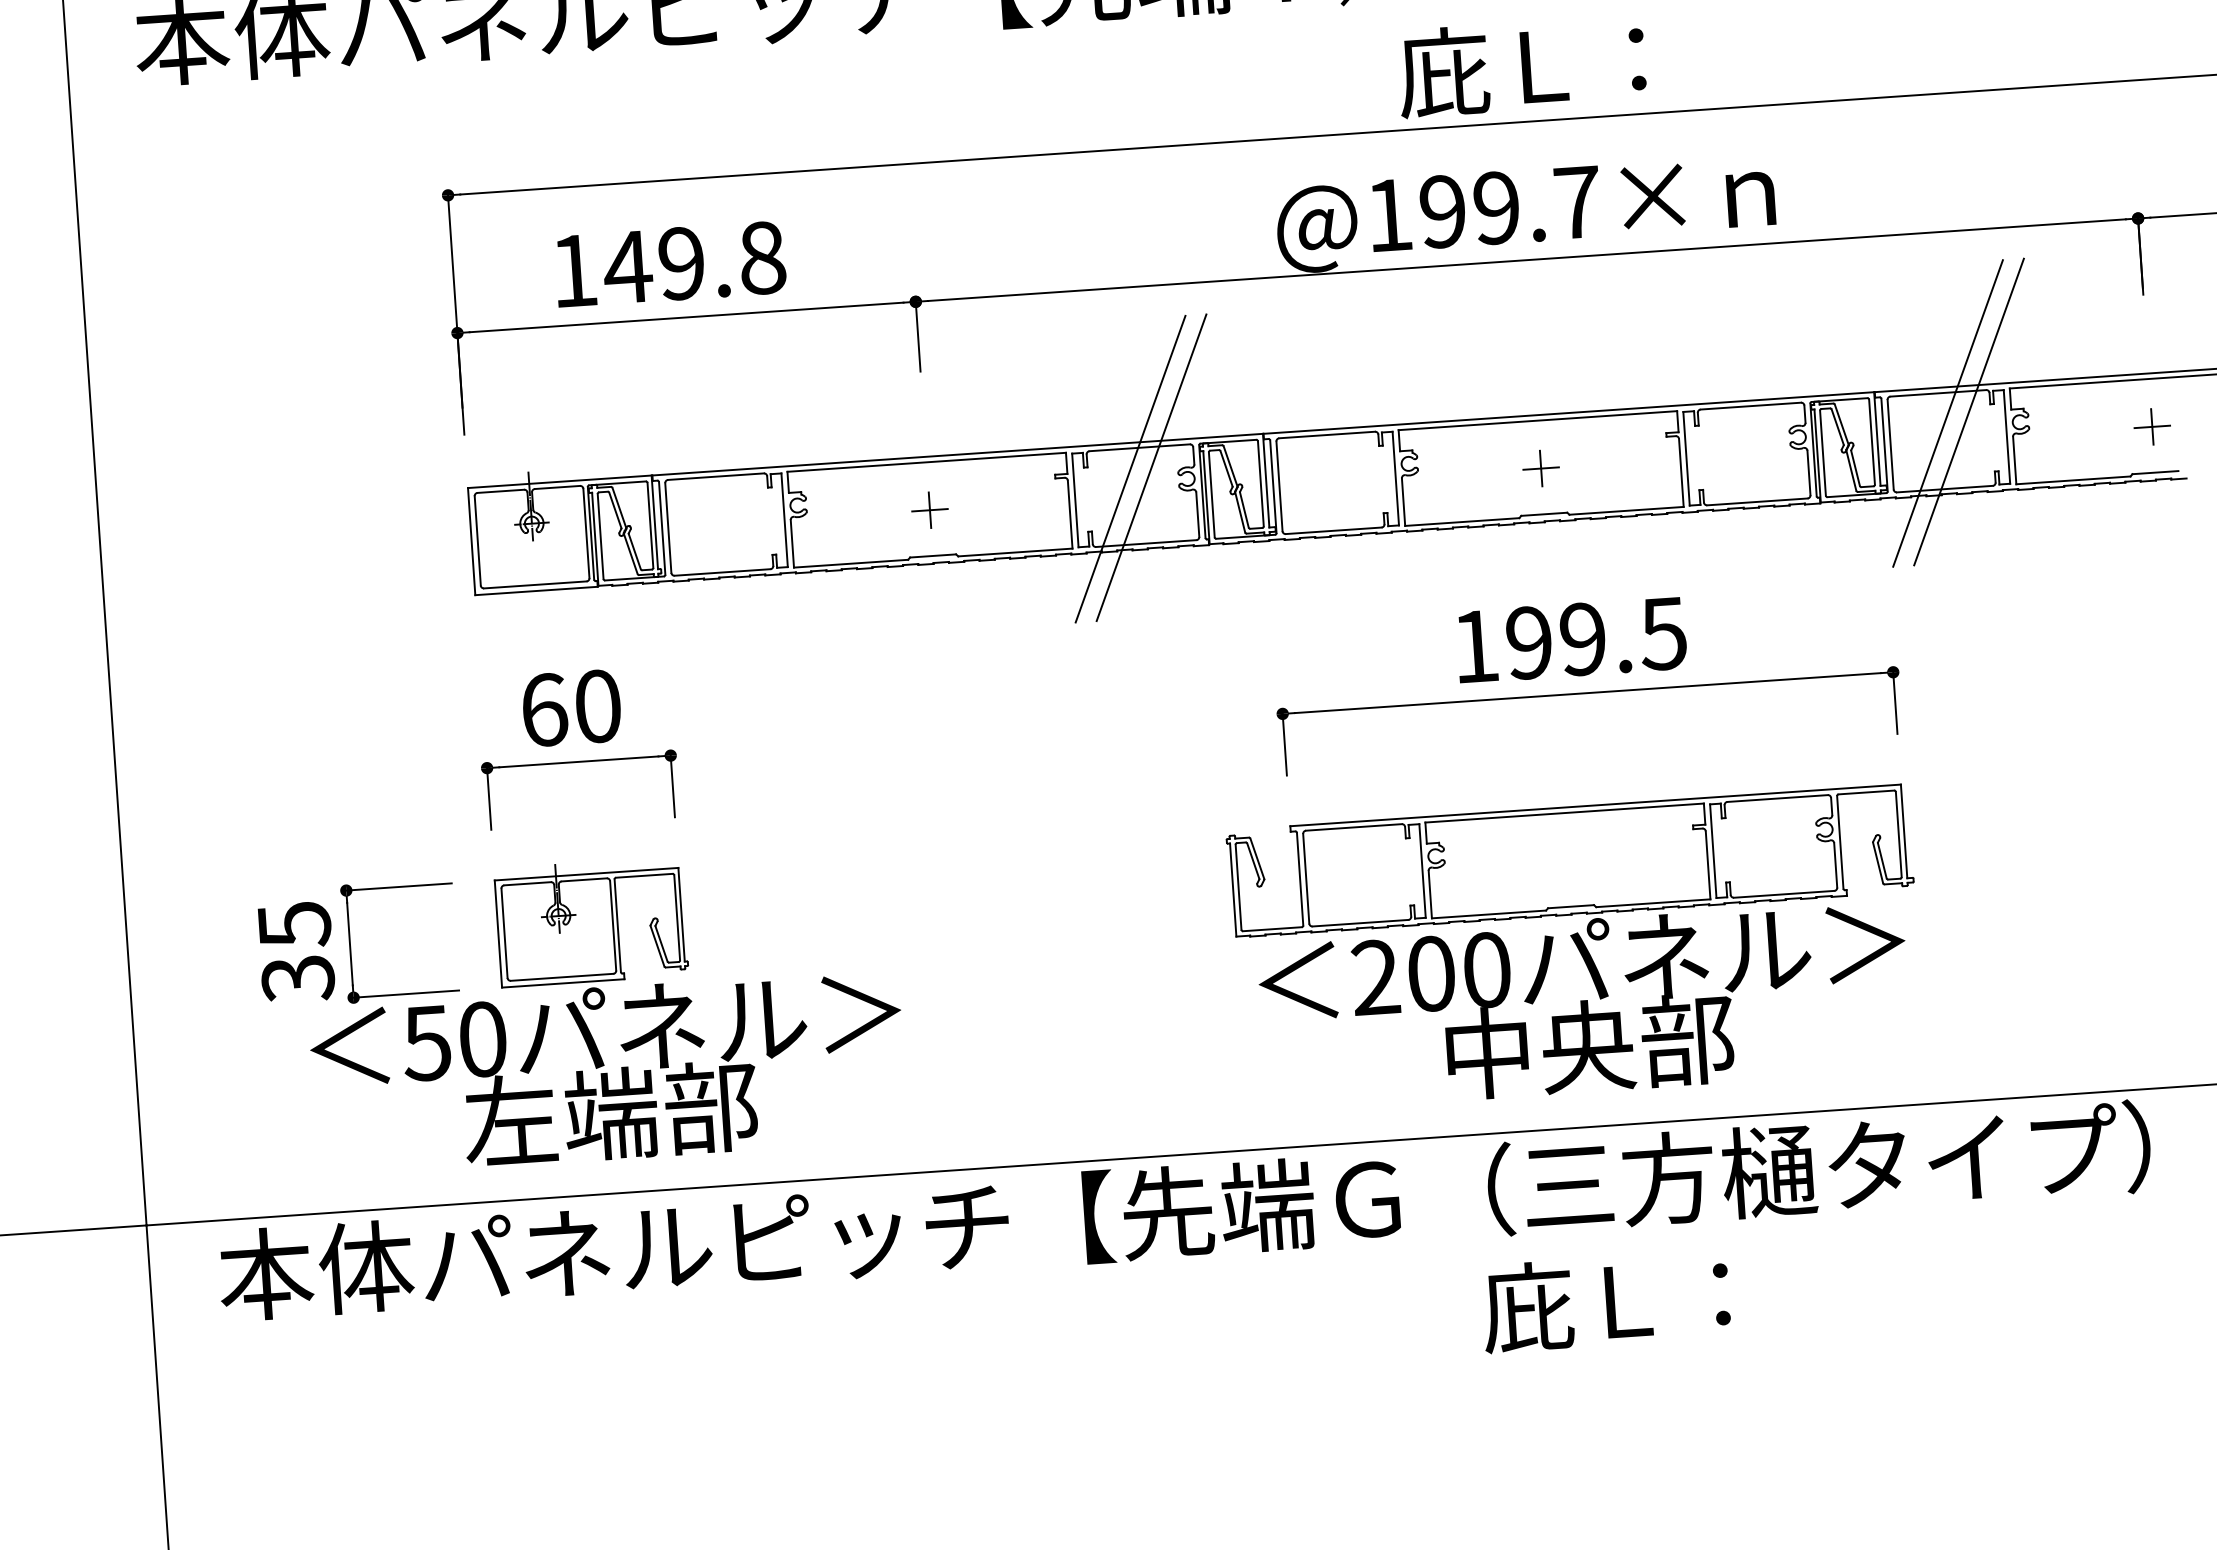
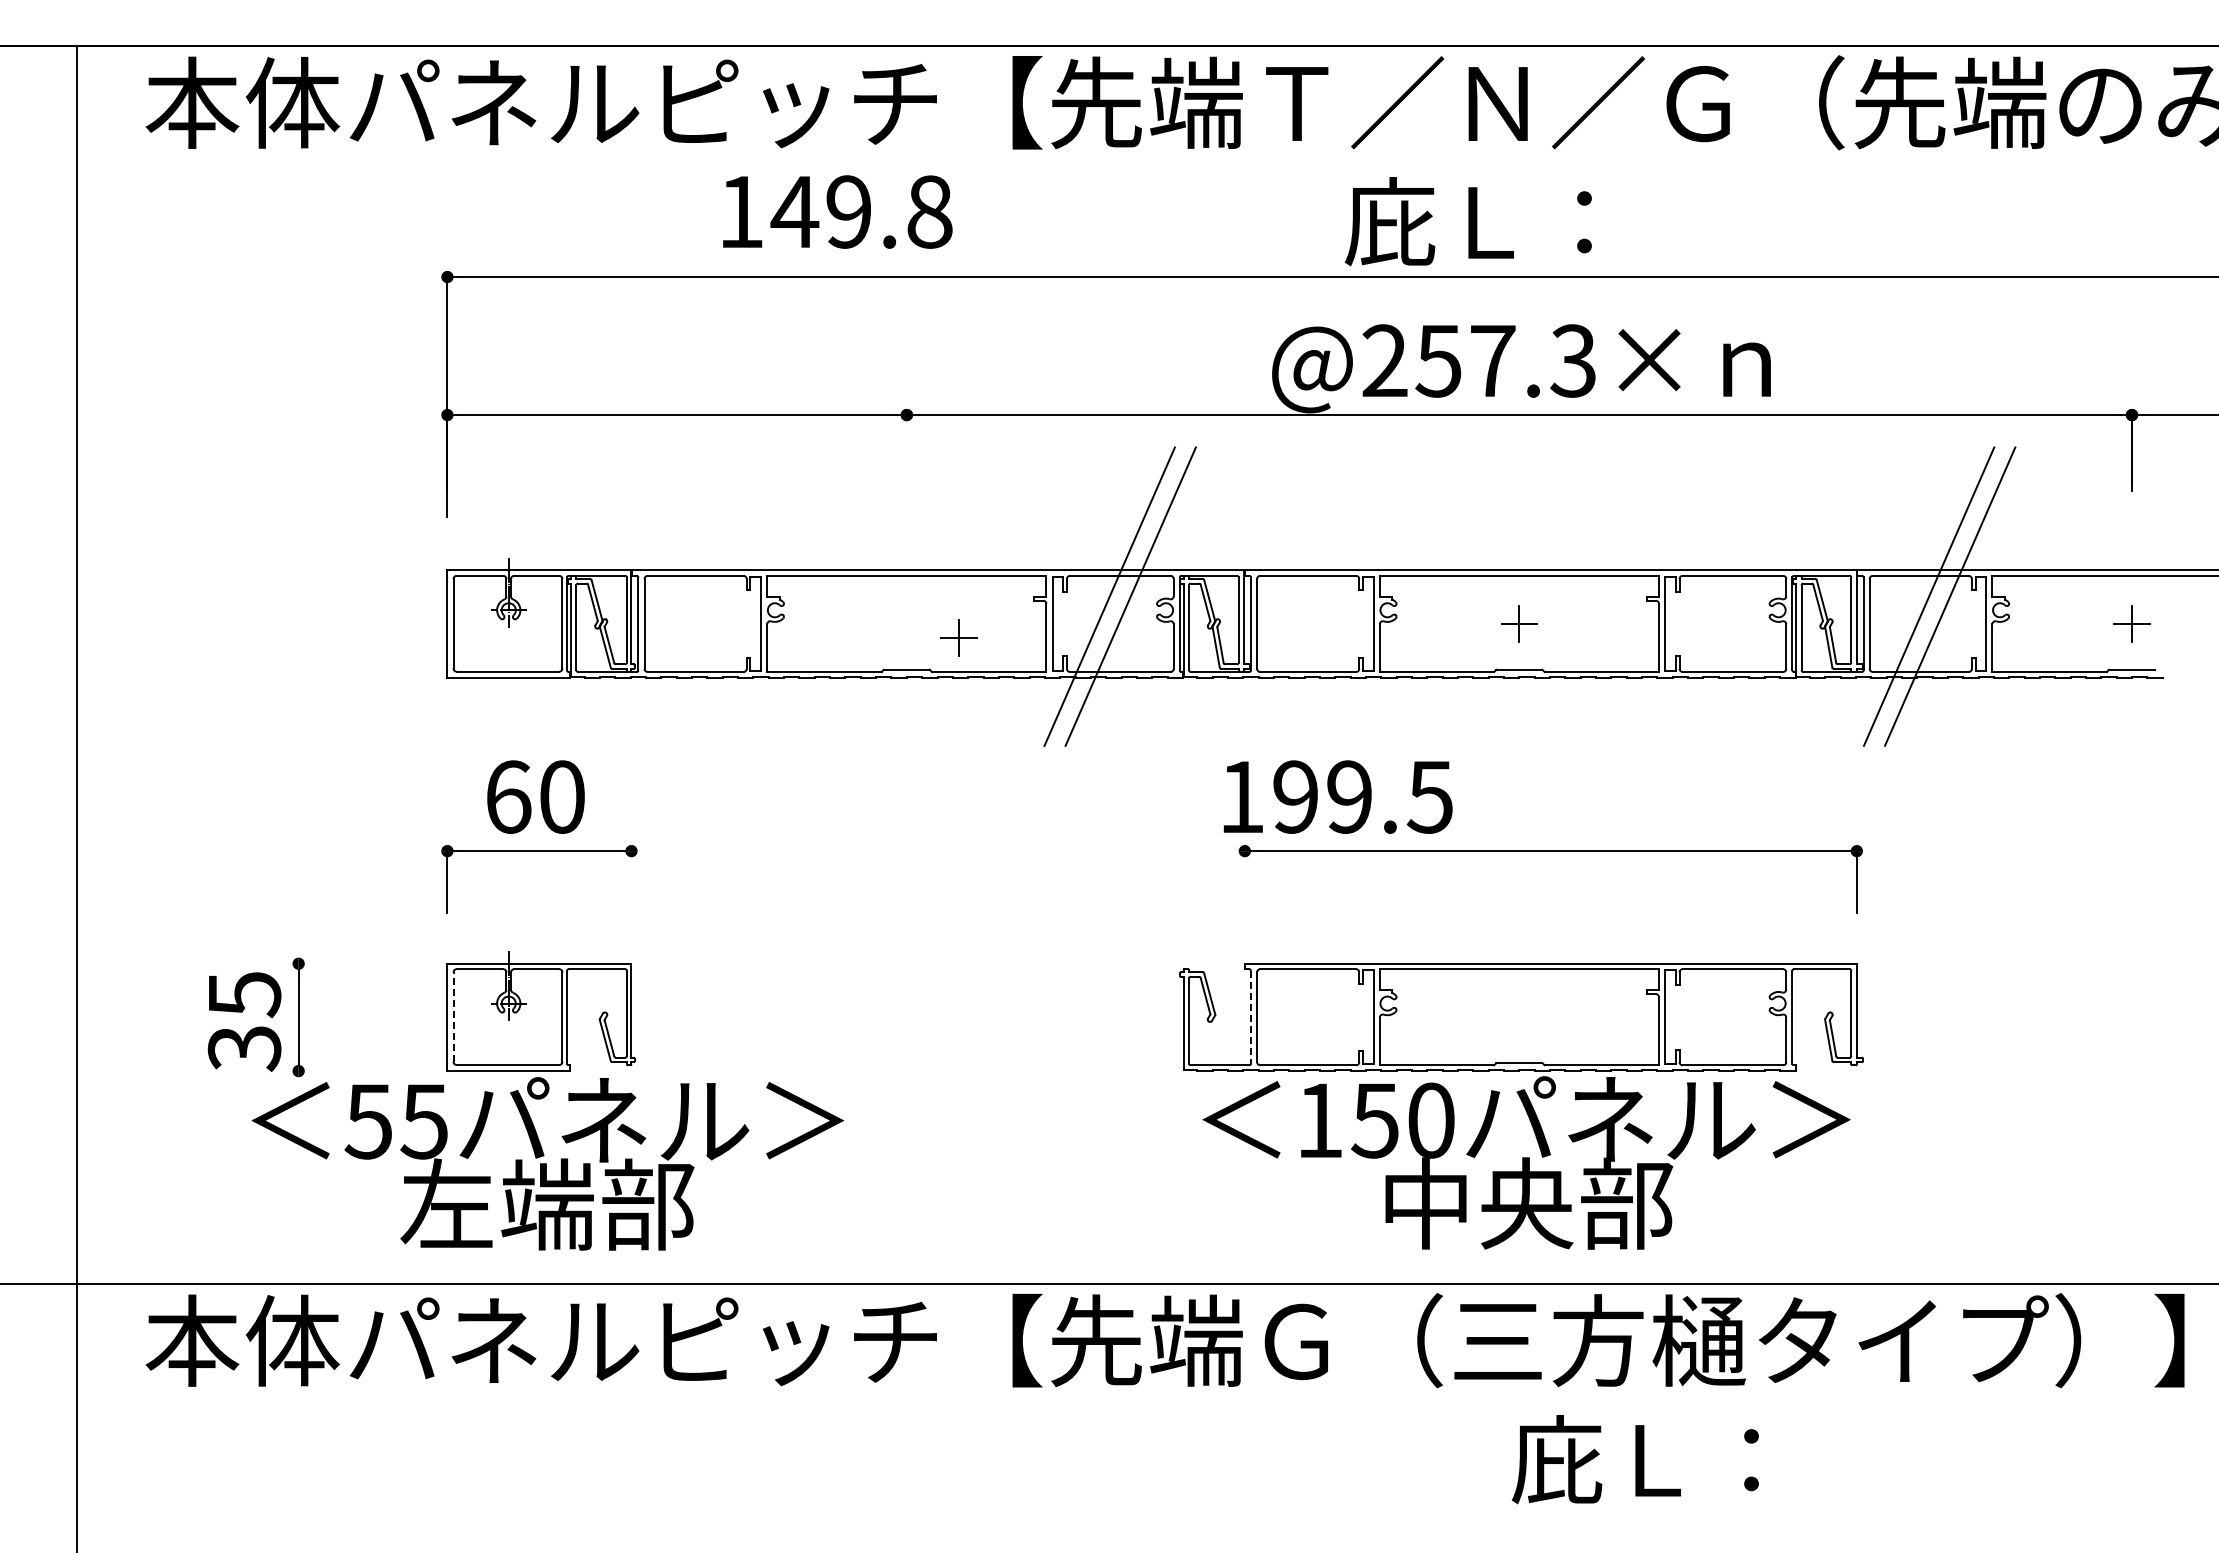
text: (1520, 66) -> (1467, 221), moved
text: (1483, 208) -> (1479, 360), @199.7× -> @257.3×
text: (670, 263) -> (837, 211), moved
line: (917, 337) -> (906, 450), removed
part: (929, 509) -> (958, 637), moved
text: (1570, 639) -> (1337, 796), moved
line: (1284, 744) -> (1244, 881), removed
line: (672, 785) -> (631, 881), removed
line: (1300, 879) -> (1251, 1017), solid -> dashed
line: (399, 886) -> (351, 963), removed
line: (504, 933) -> (453, 1017), solid -> dashed
text: (1403, 975) -> (1347, 1120), 200 -> 150
line: (406, 994) -> (351, 1071), removed
text: (481, 1039) -> (423, 1121), 50 -> 55
text: (1605, 1301) -> (1634, 1459), moved

